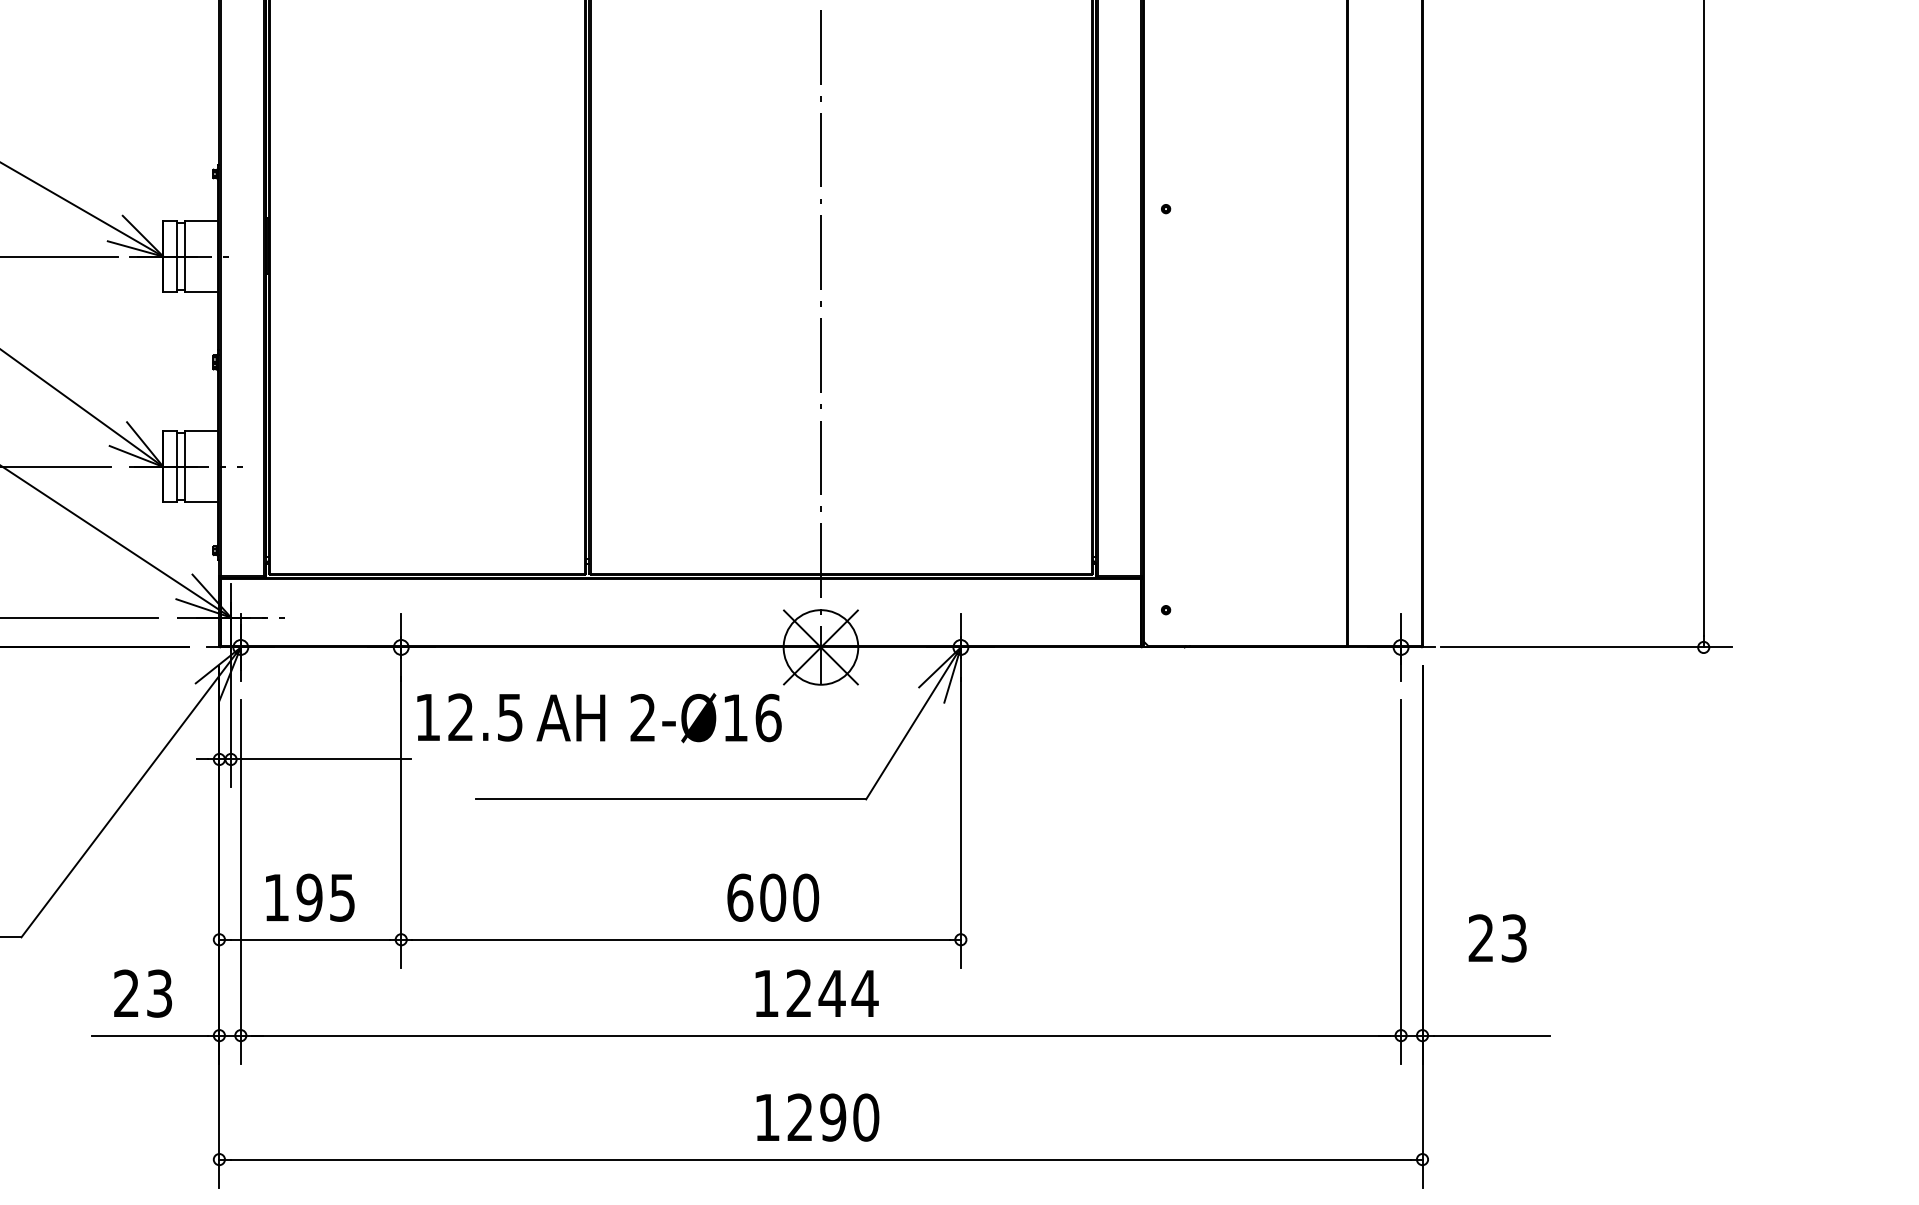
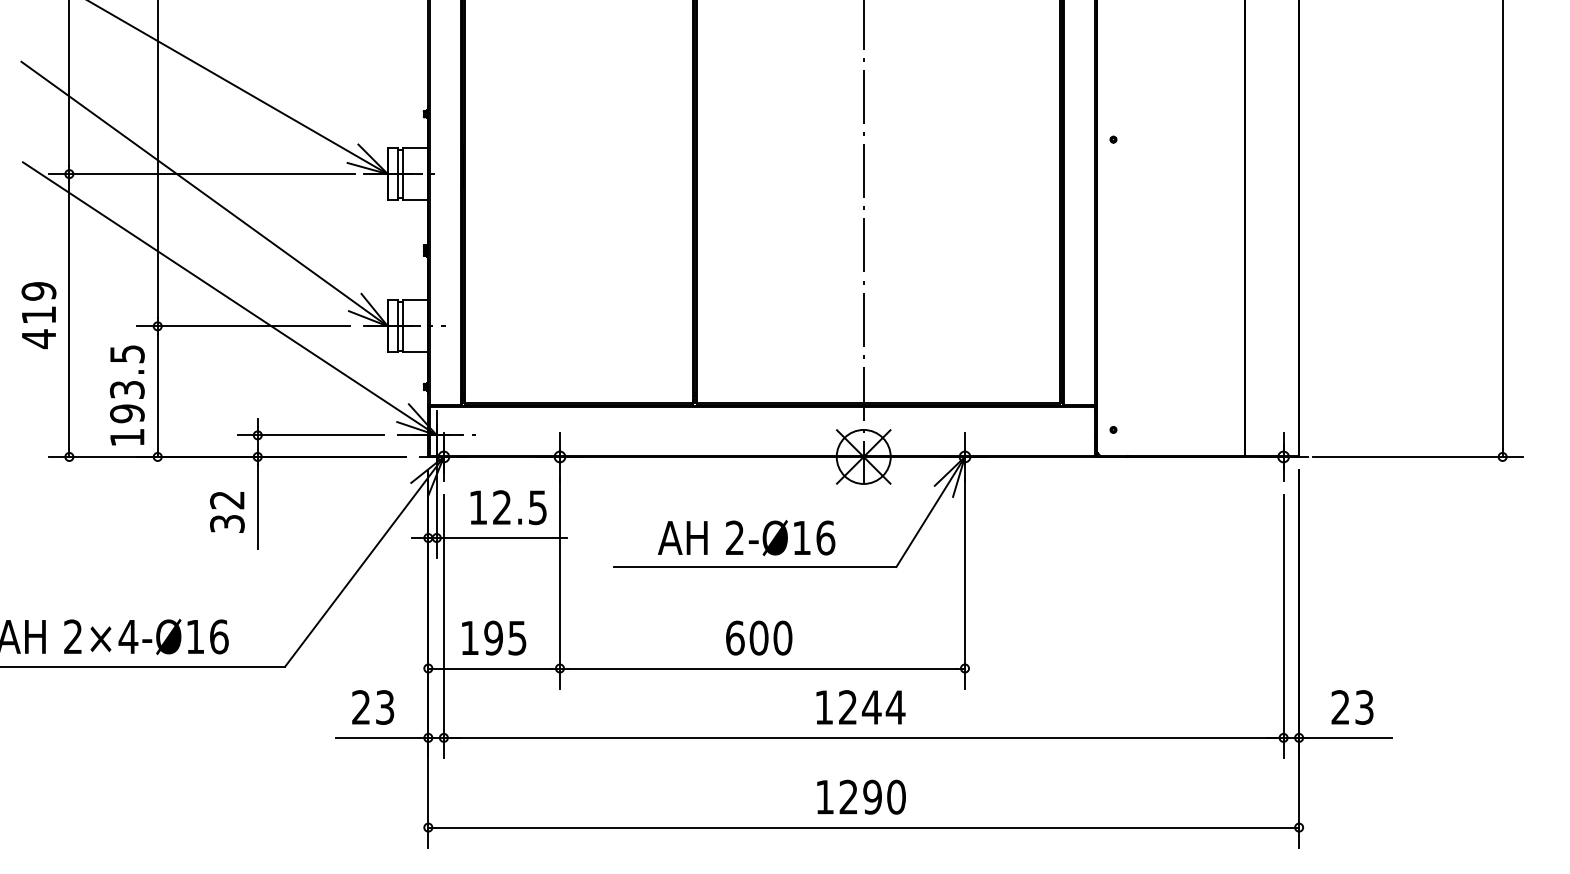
text: (469, 717) -> (508, 507), moved
text: (658, 718) -> (746, 538), moved
text: (773, 896) -> (759, 637), moved
text: (1497, 938) -> (1352, 707), moved

